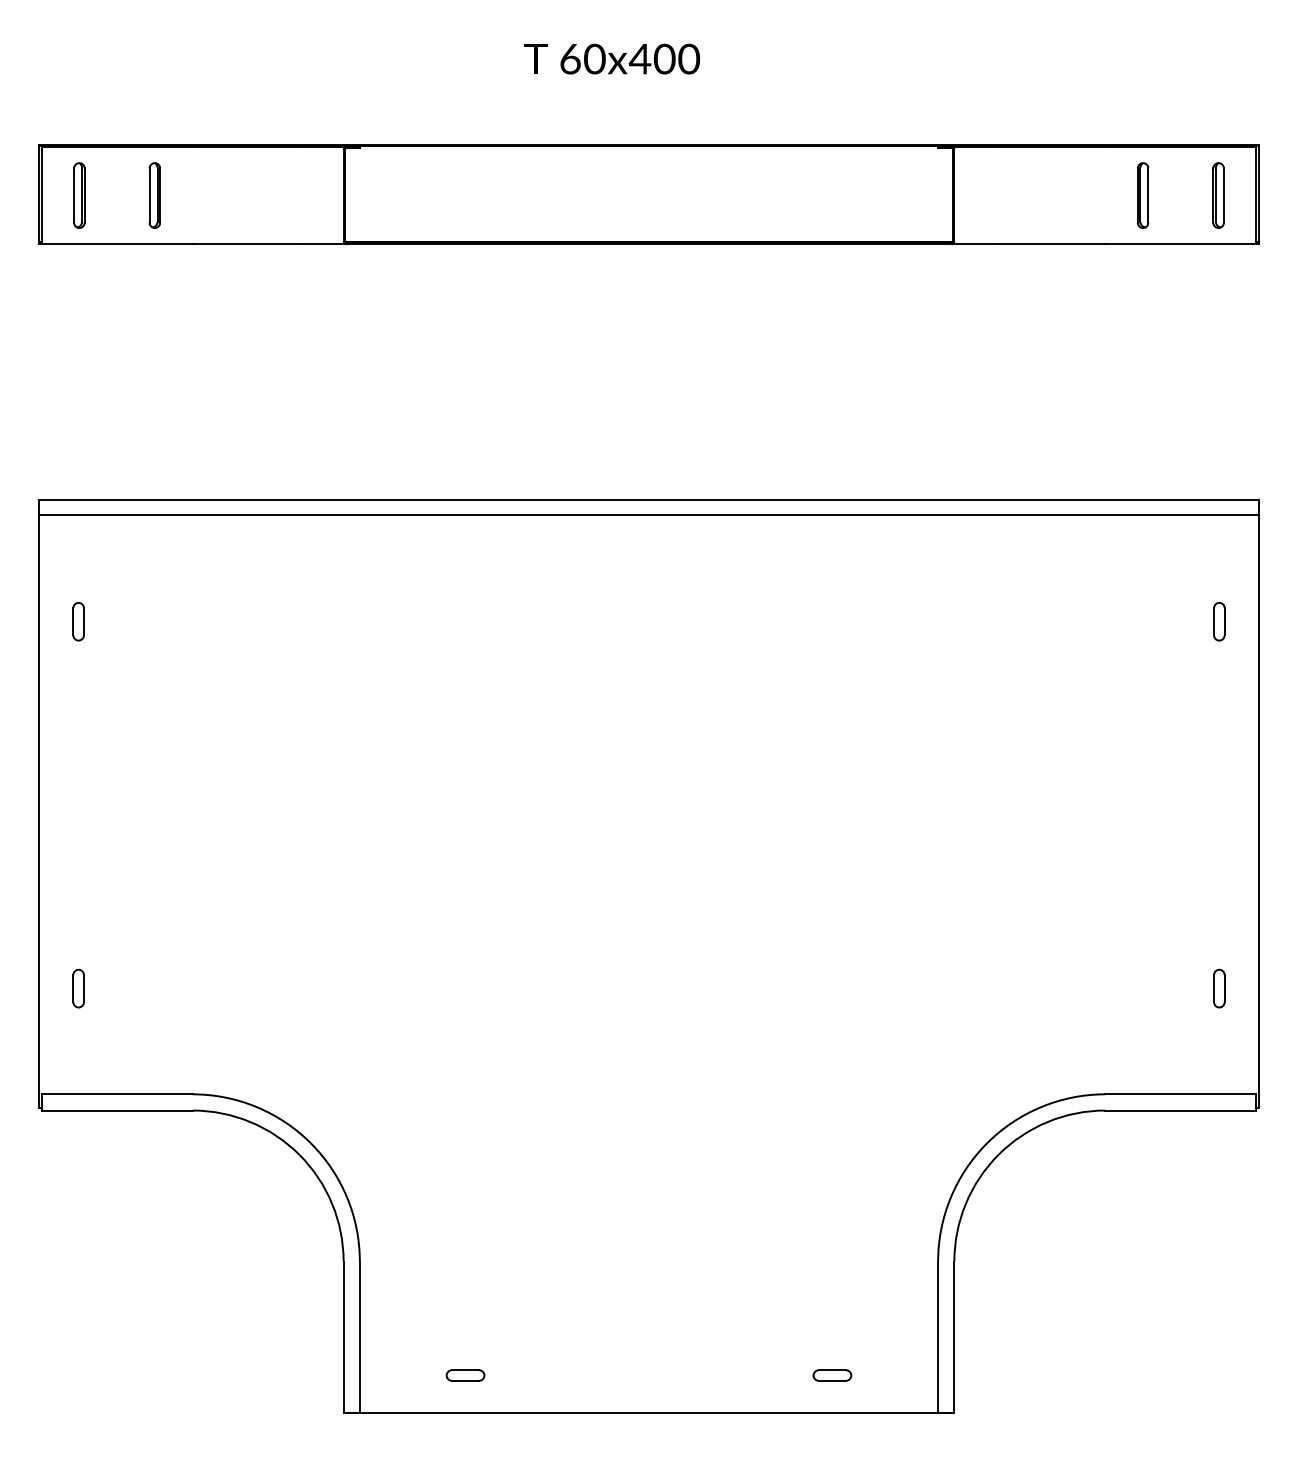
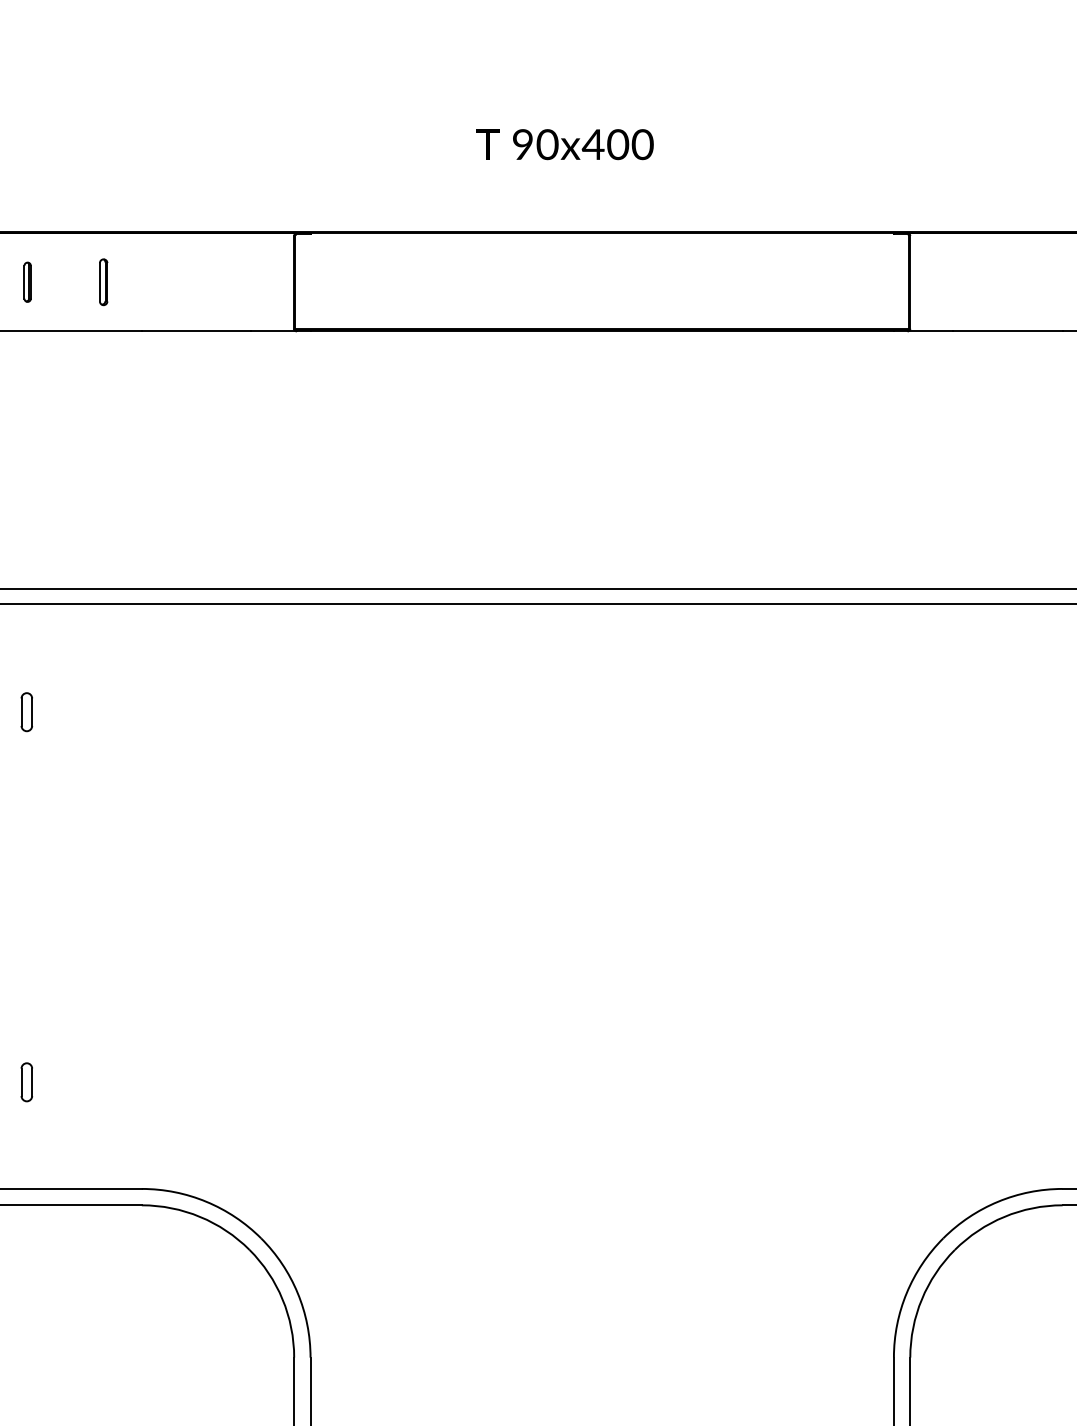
text: (570, 58) -> (523, 144), 60x400 -> 90x400
part: (79, 195) -> (27, 282), size x0.6
part: (154, 195) -> (103, 282), size x0.7

